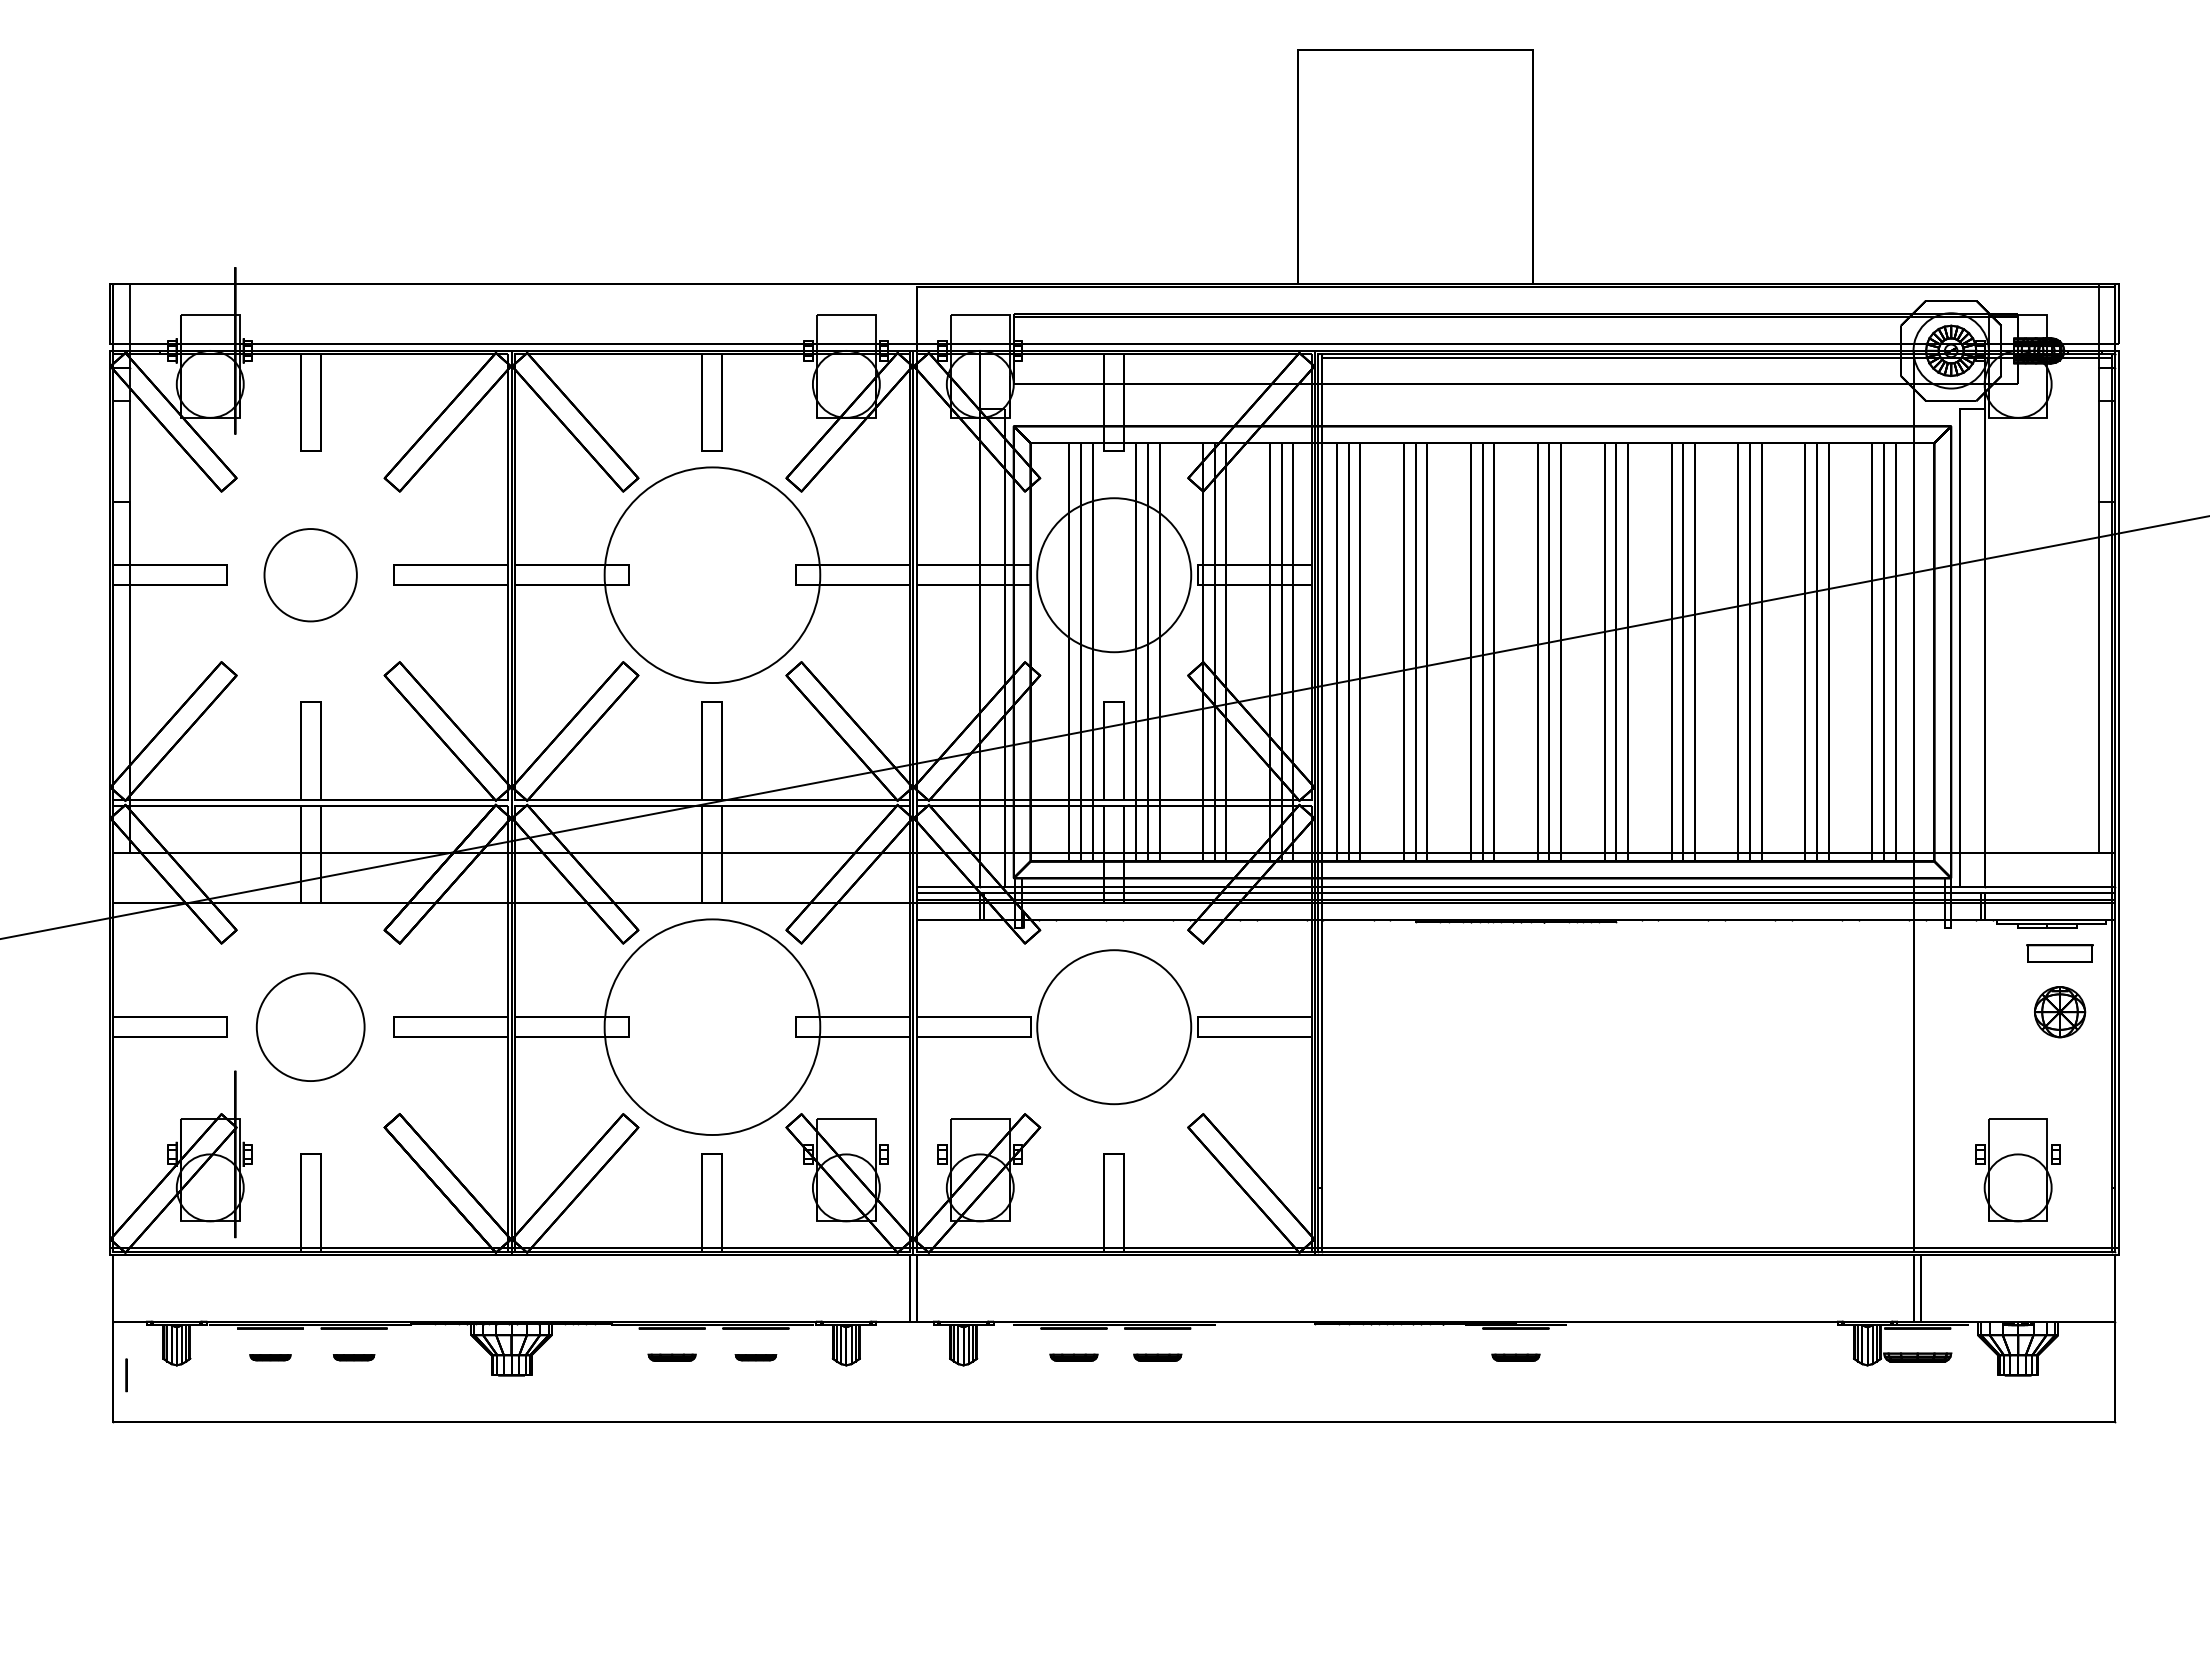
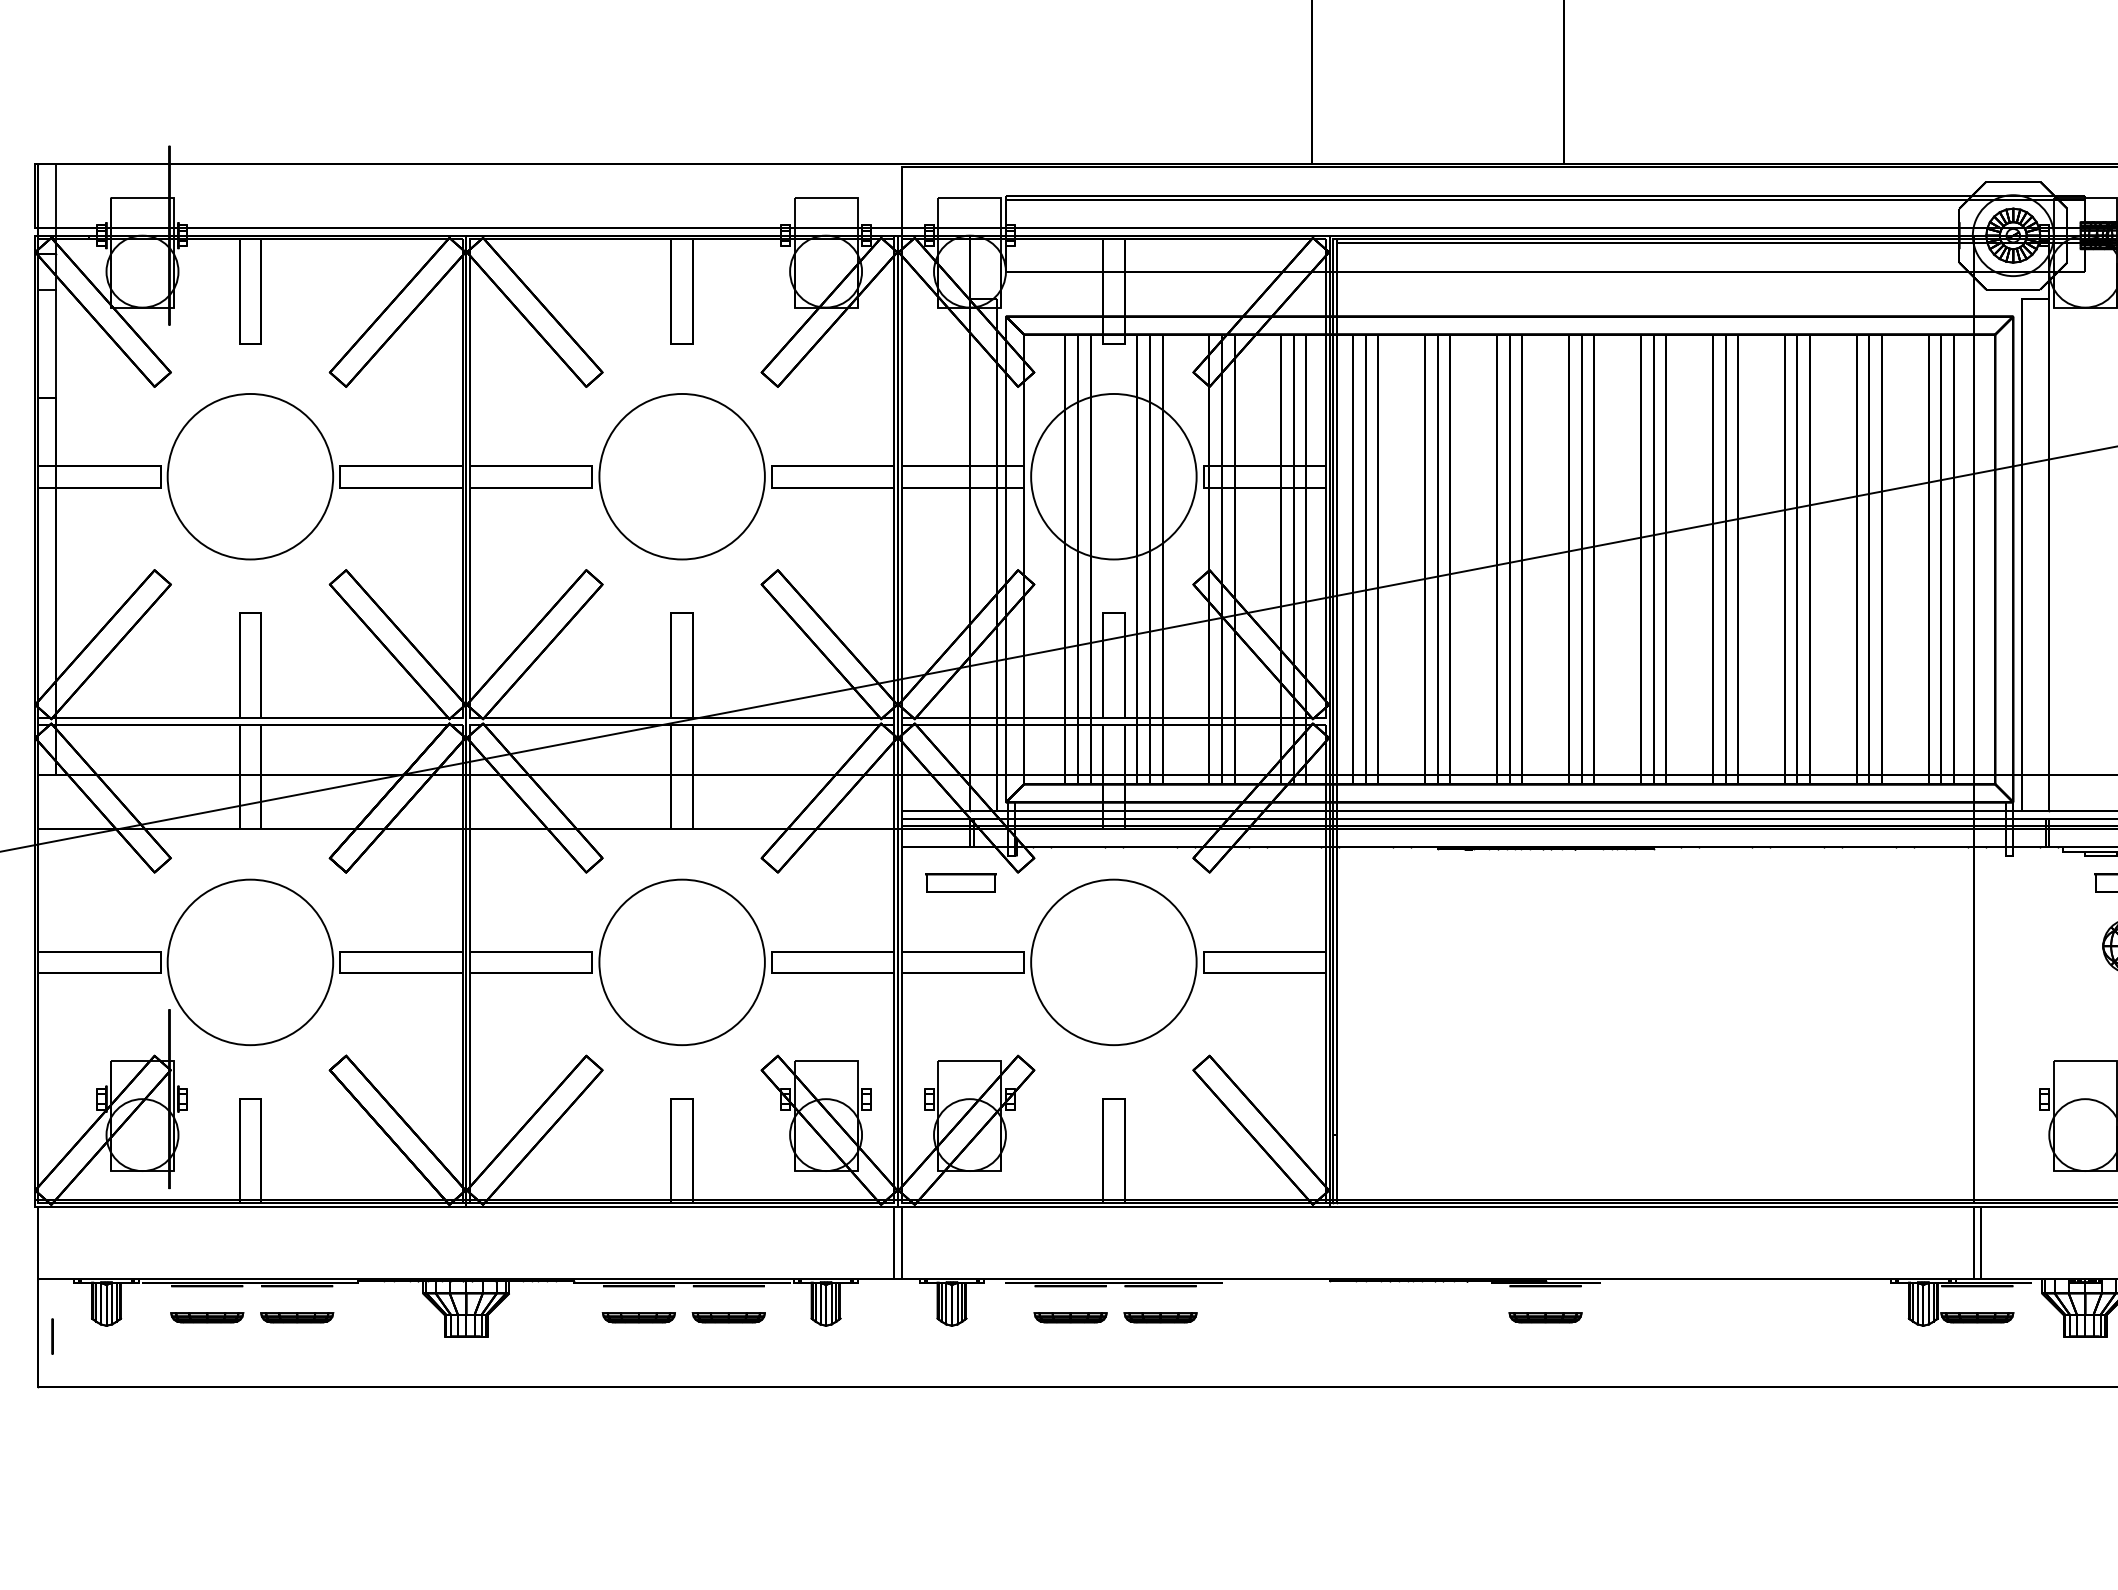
circle: (310, 575) -> (250, 477), size x1.67
circle: (712, 575) -> (682, 477), size x0.71
part: (971, 953) -> (960, 883), added
circle: (310, 1027) -> (250, 962), size x1.43
circle: (712, 1027) -> (682, 962), size x0.71
part: (270, 1357) -> (207, 1317), size x1.67
part: (353, 1357) -> (296, 1317), size x1.67
part: (671, 1357) -> (638, 1317), size x1.43
part: (755, 1357) -> (728, 1317), size x1.67
part: (1073, 1357) -> (1070, 1317), size x1.43
part: (1157, 1357) -> (1160, 1317), size x1.43
part: (1515, 1357) -> (1545, 1317), size x1.43

